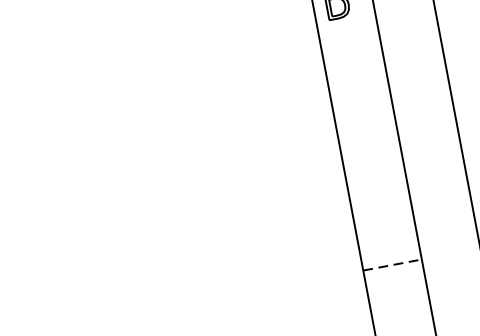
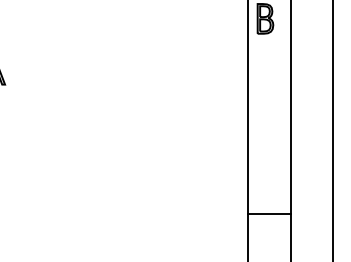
line: (392, 264) -> (269, 213), dashed -> solid

